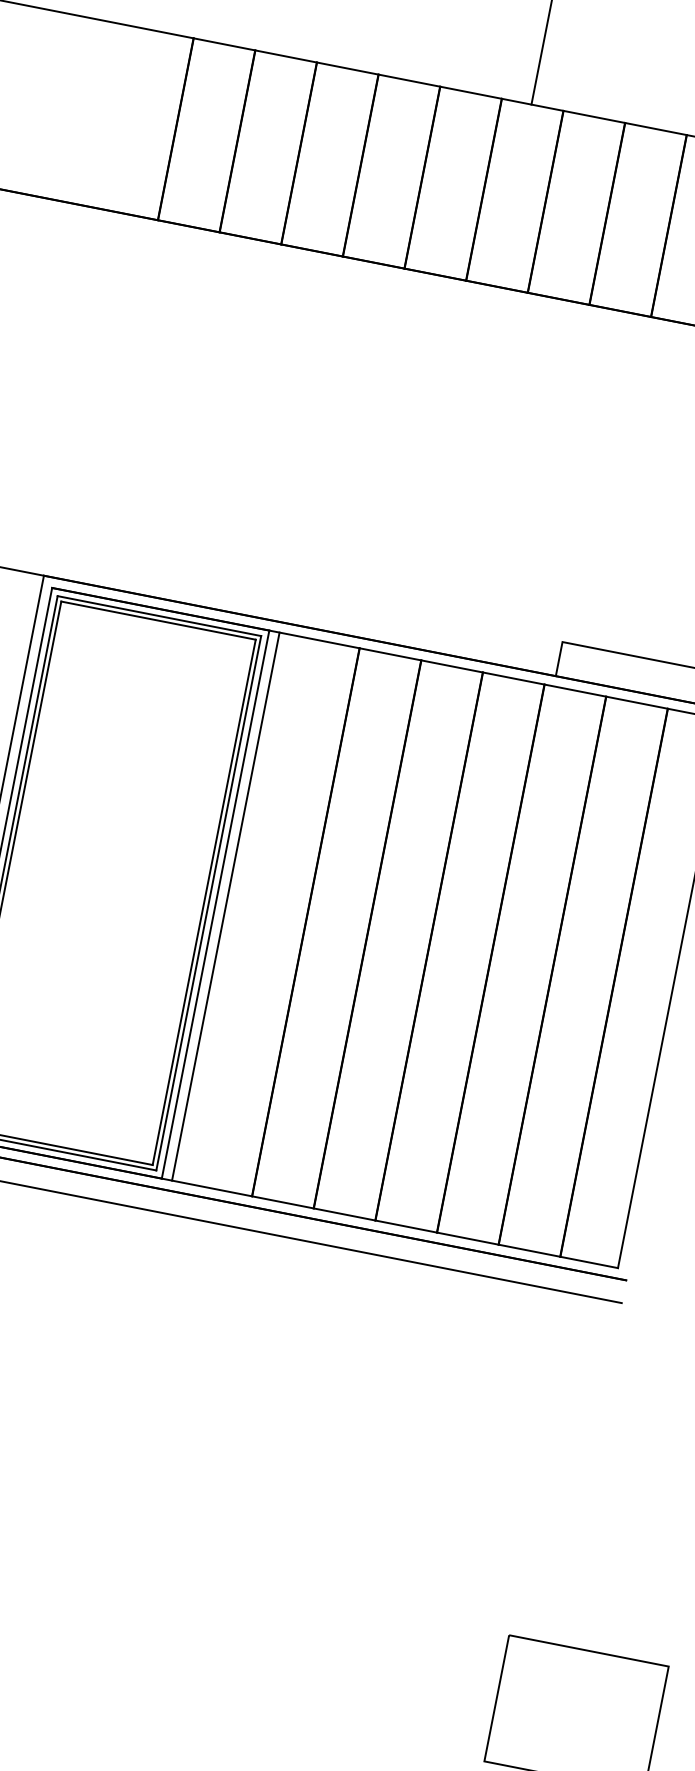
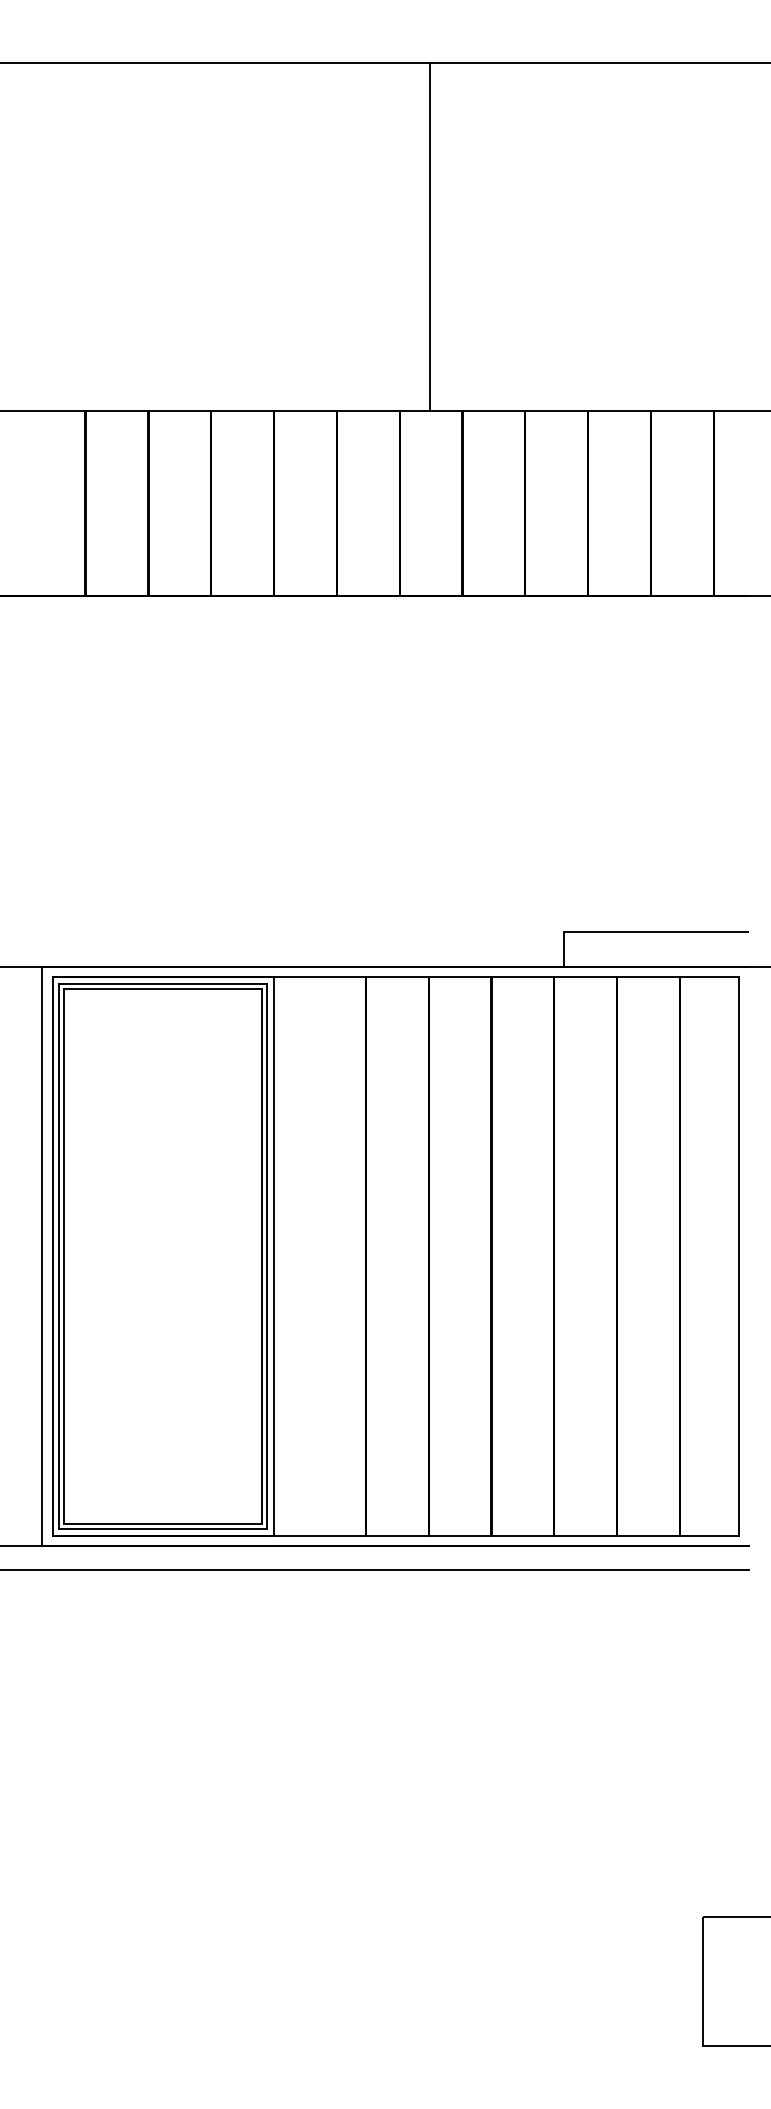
line: (226, 906) -> (284, 1256), removed

